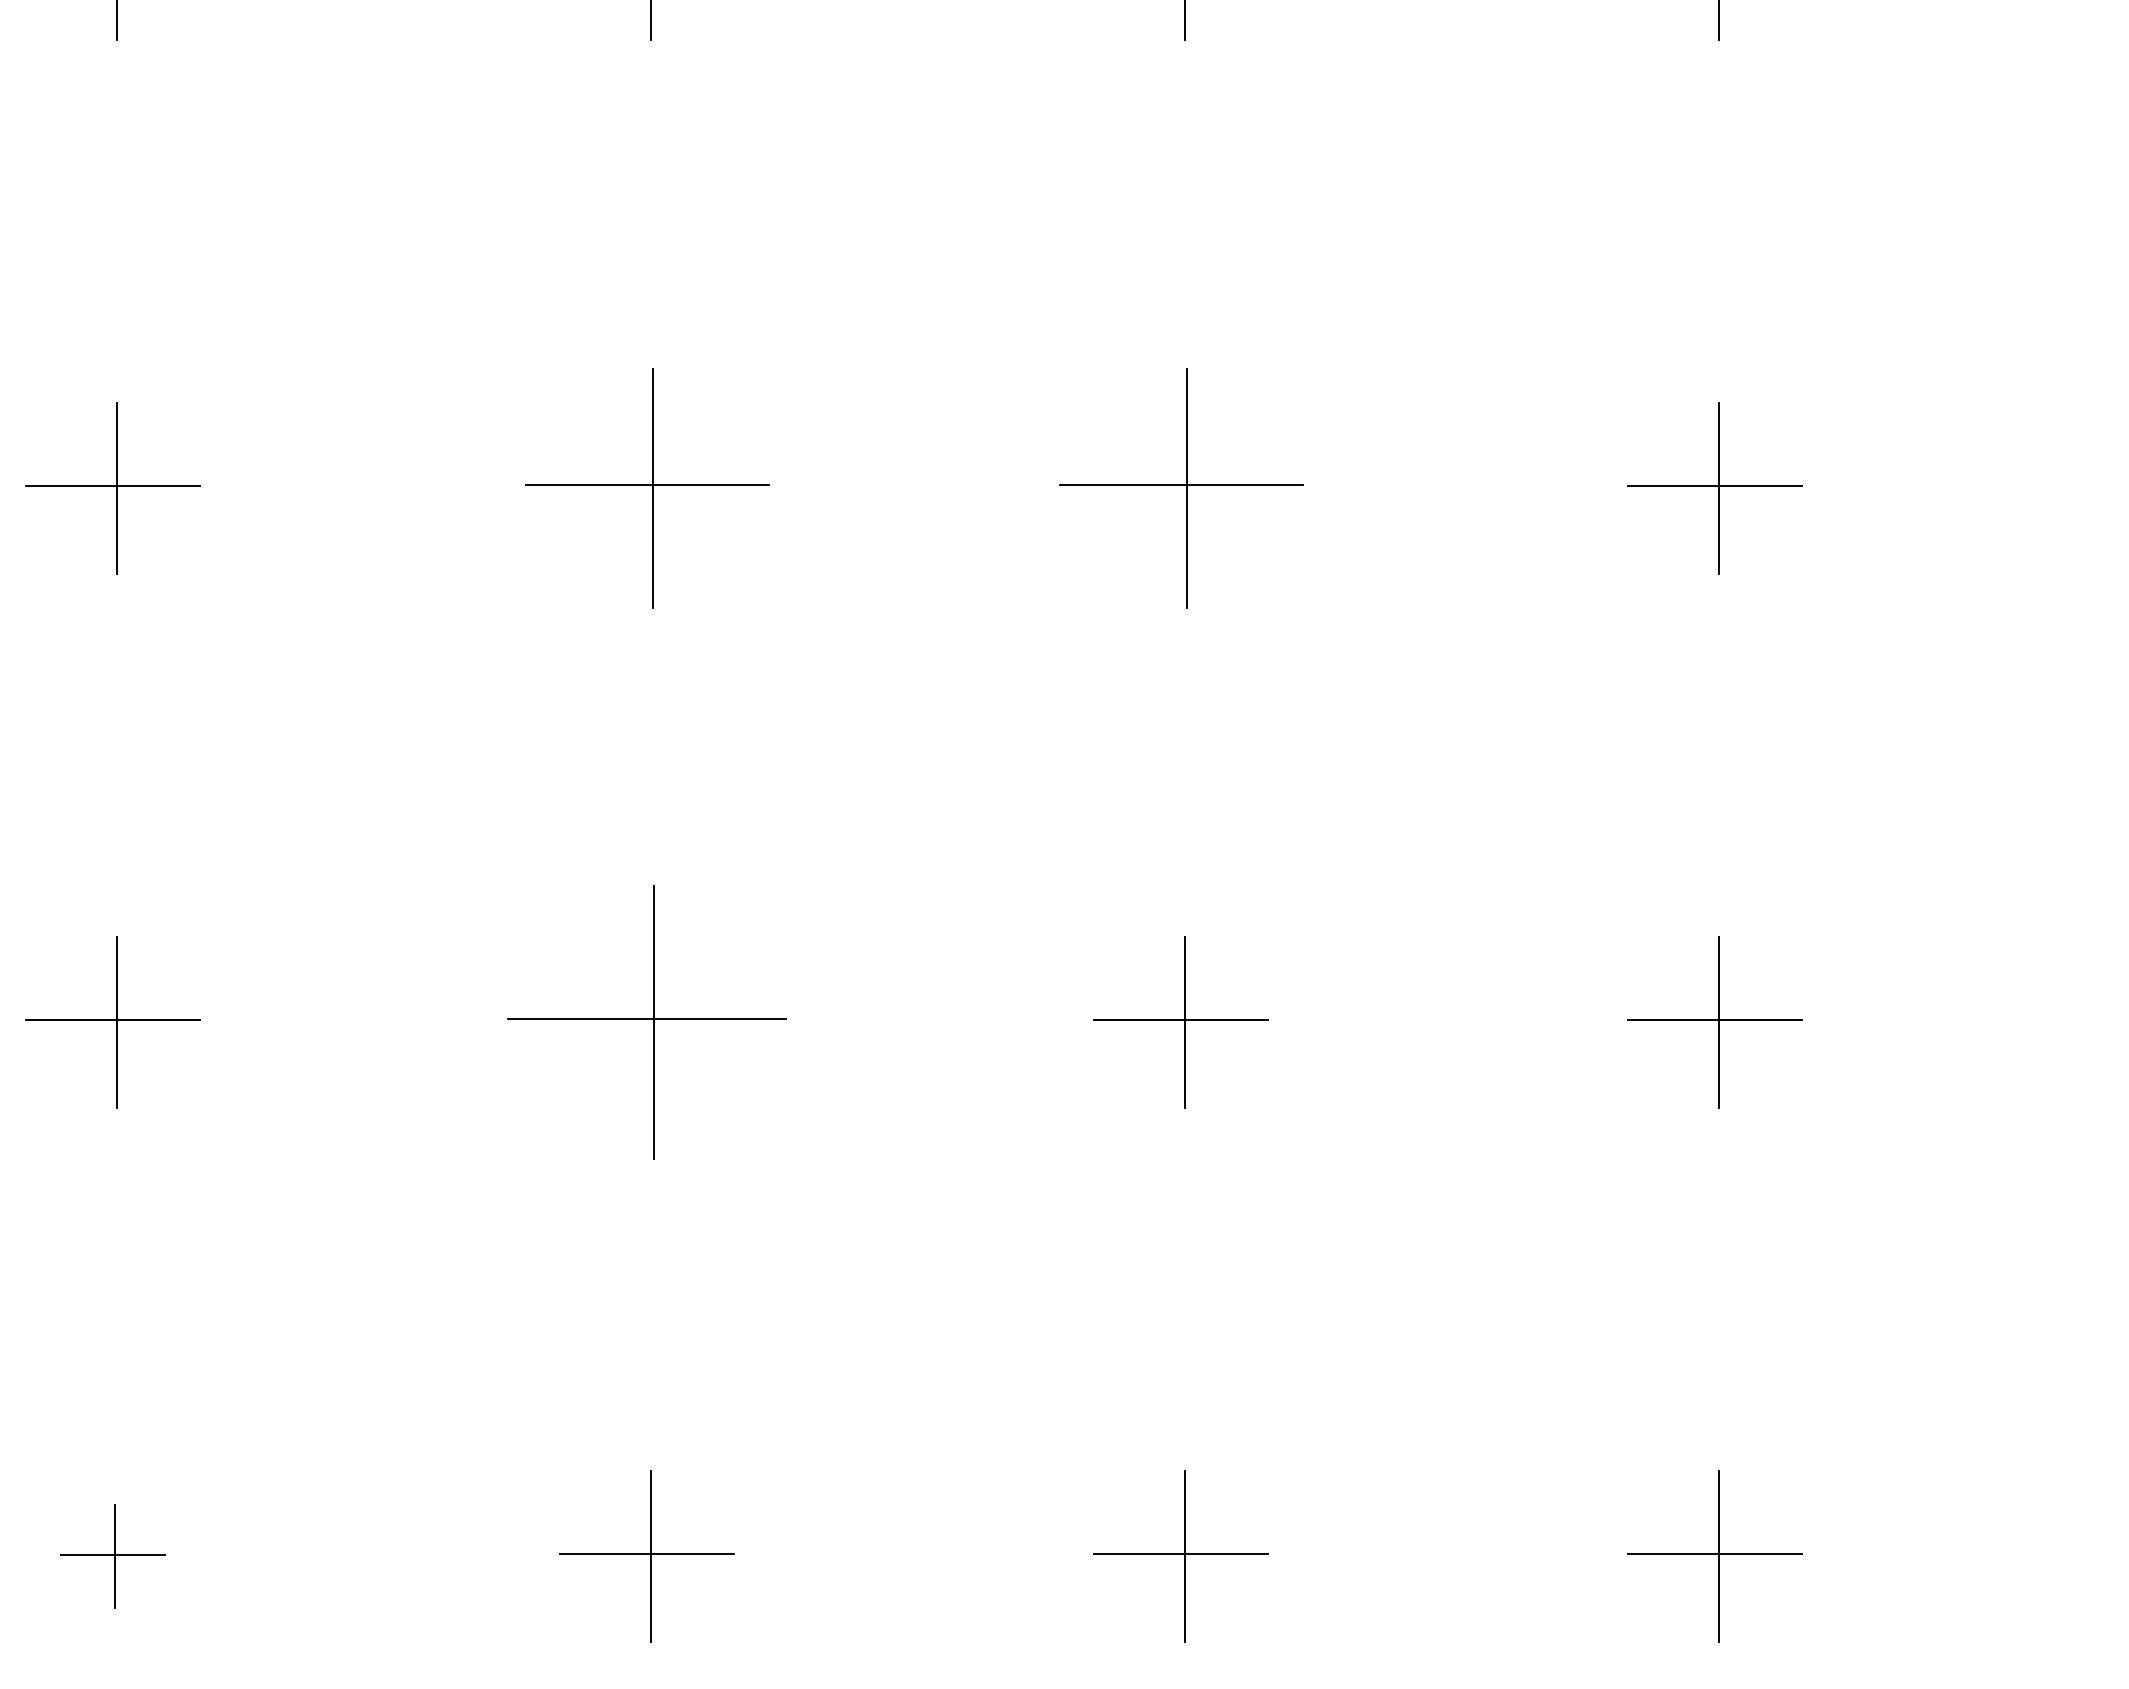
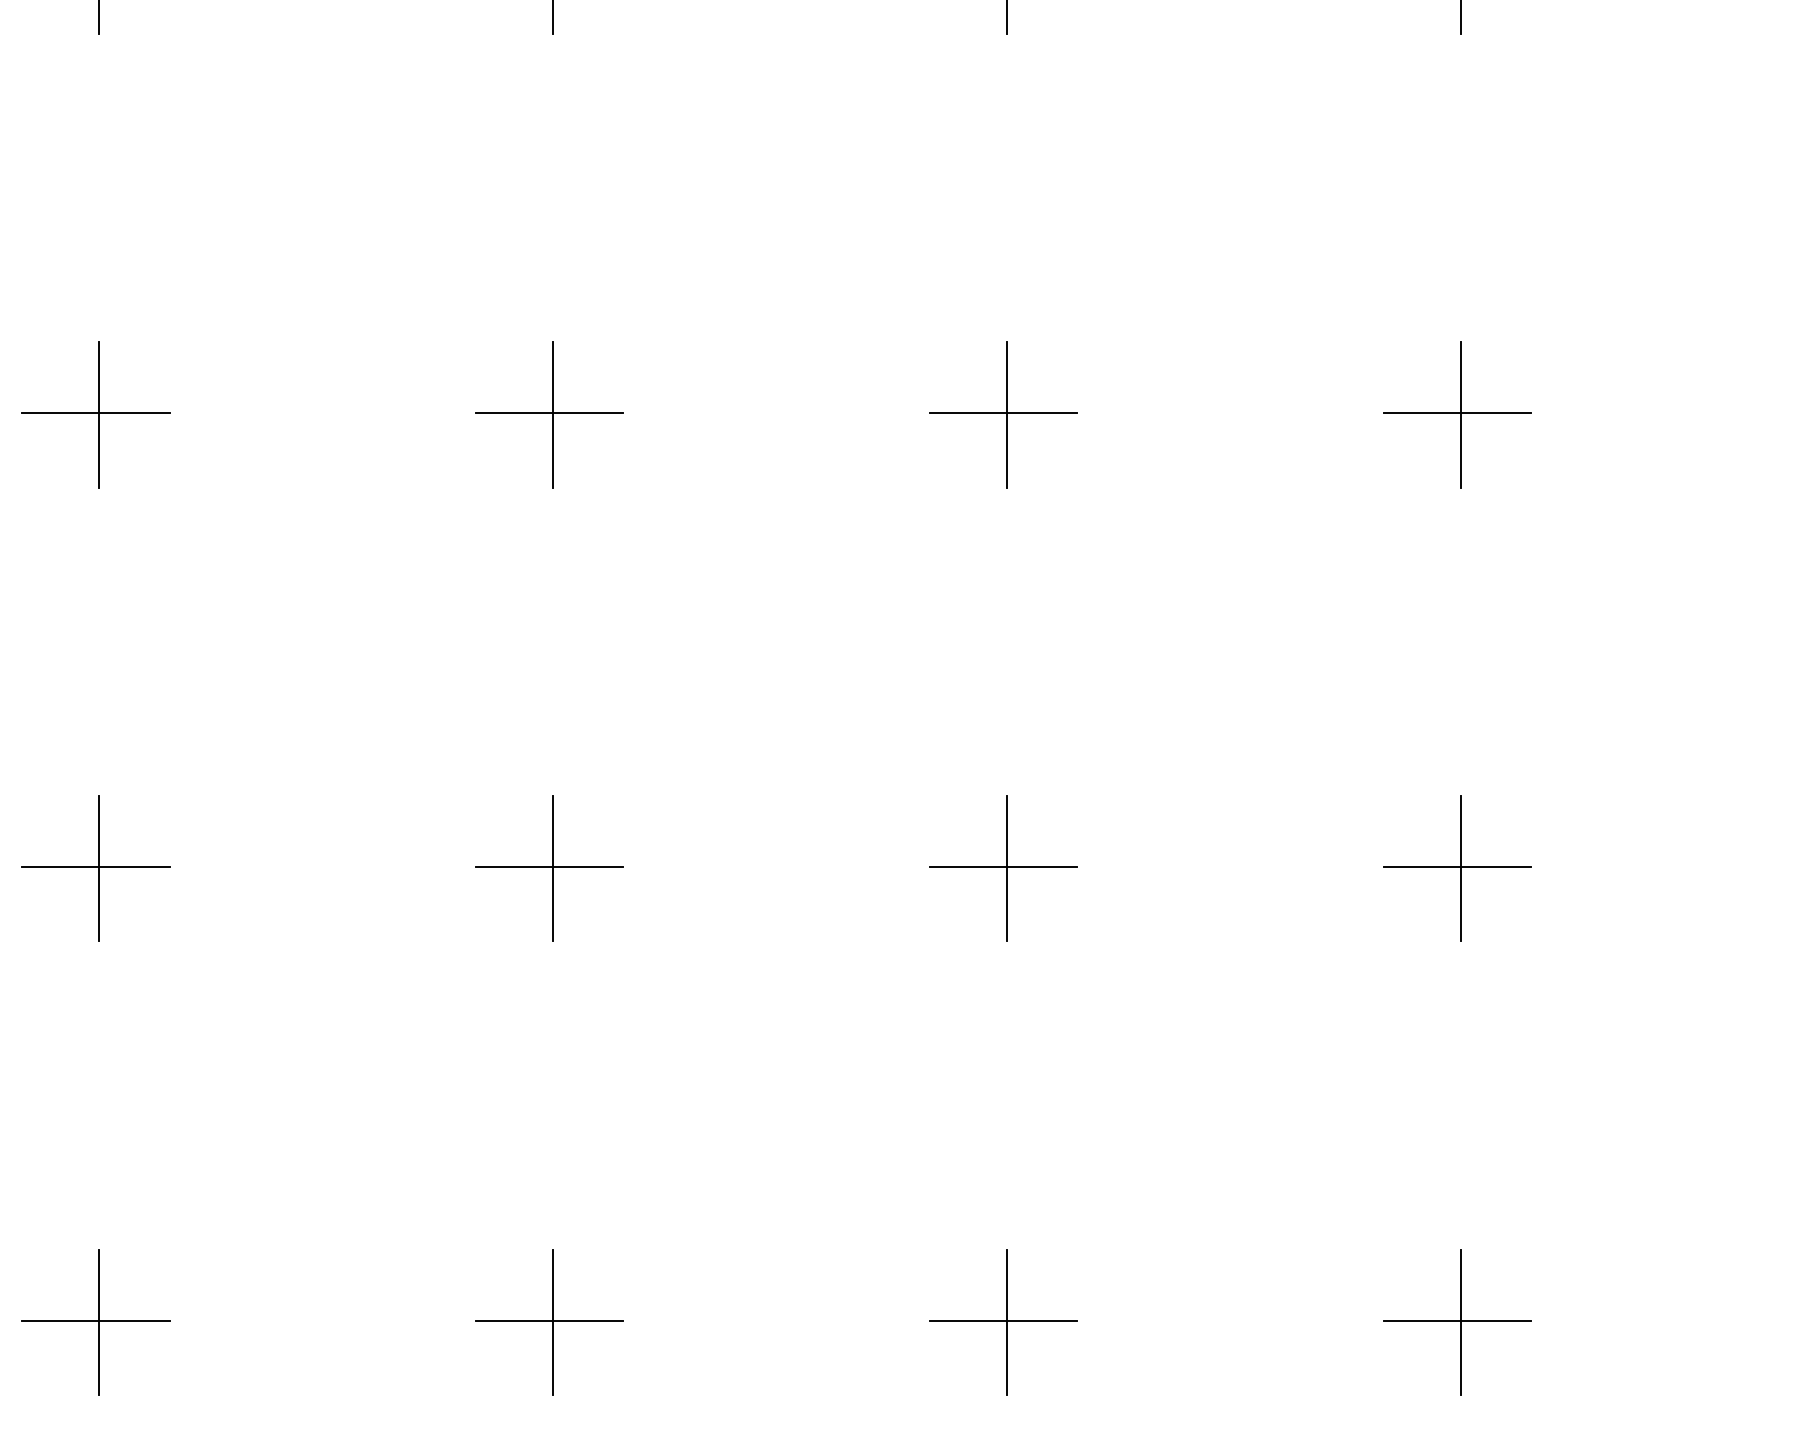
part: (646, 488) -> (549, 414), size x0.71
part: (1180, 488) -> (1003, 414), size x0.71
part: (646, 1022) -> (549, 868), size x0.62
part: (112, 1556) -> (95, 1322), size x1.67

